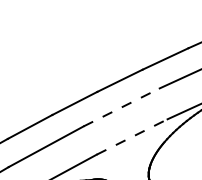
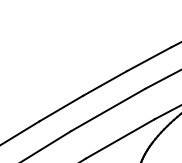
line: (121, 107) -> (108, 110), dashed -> solid
line: (132, 136) -> (120, 138), dashed -> solid

